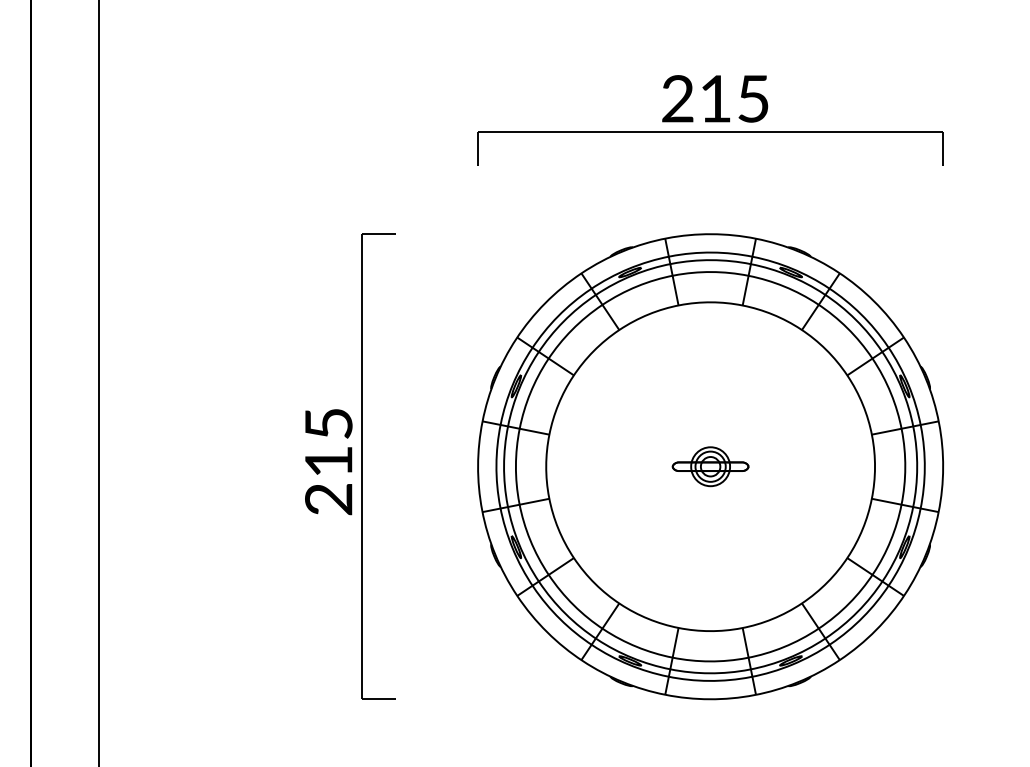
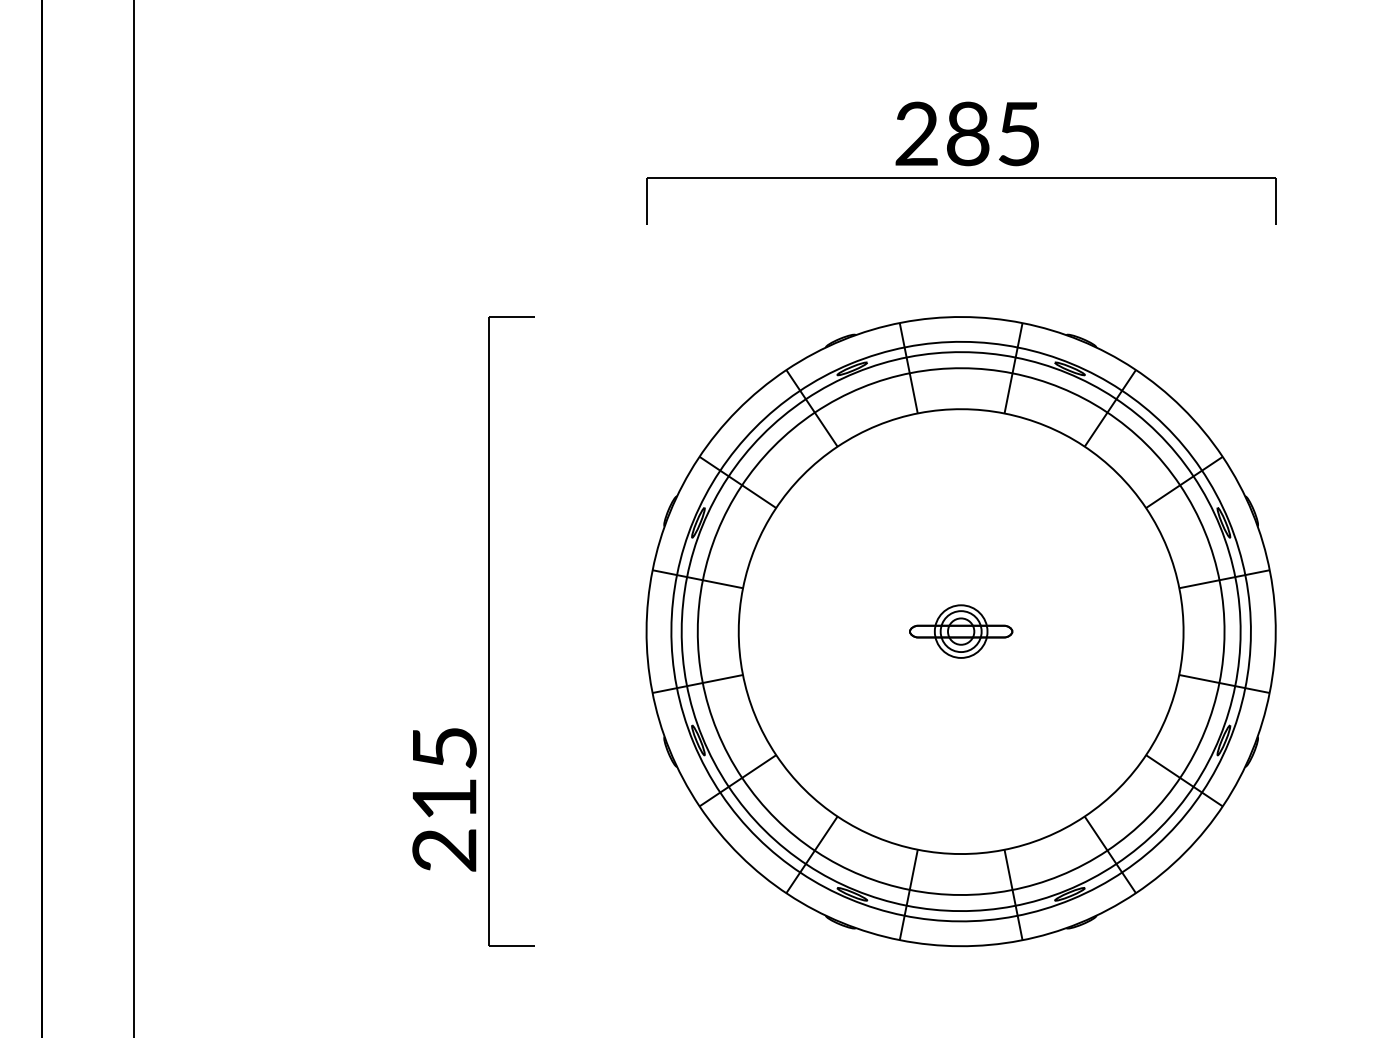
text: (715, 98) -> (967, 133), 215 -> 285
text: (328, 462) -> (444, 800), moved

